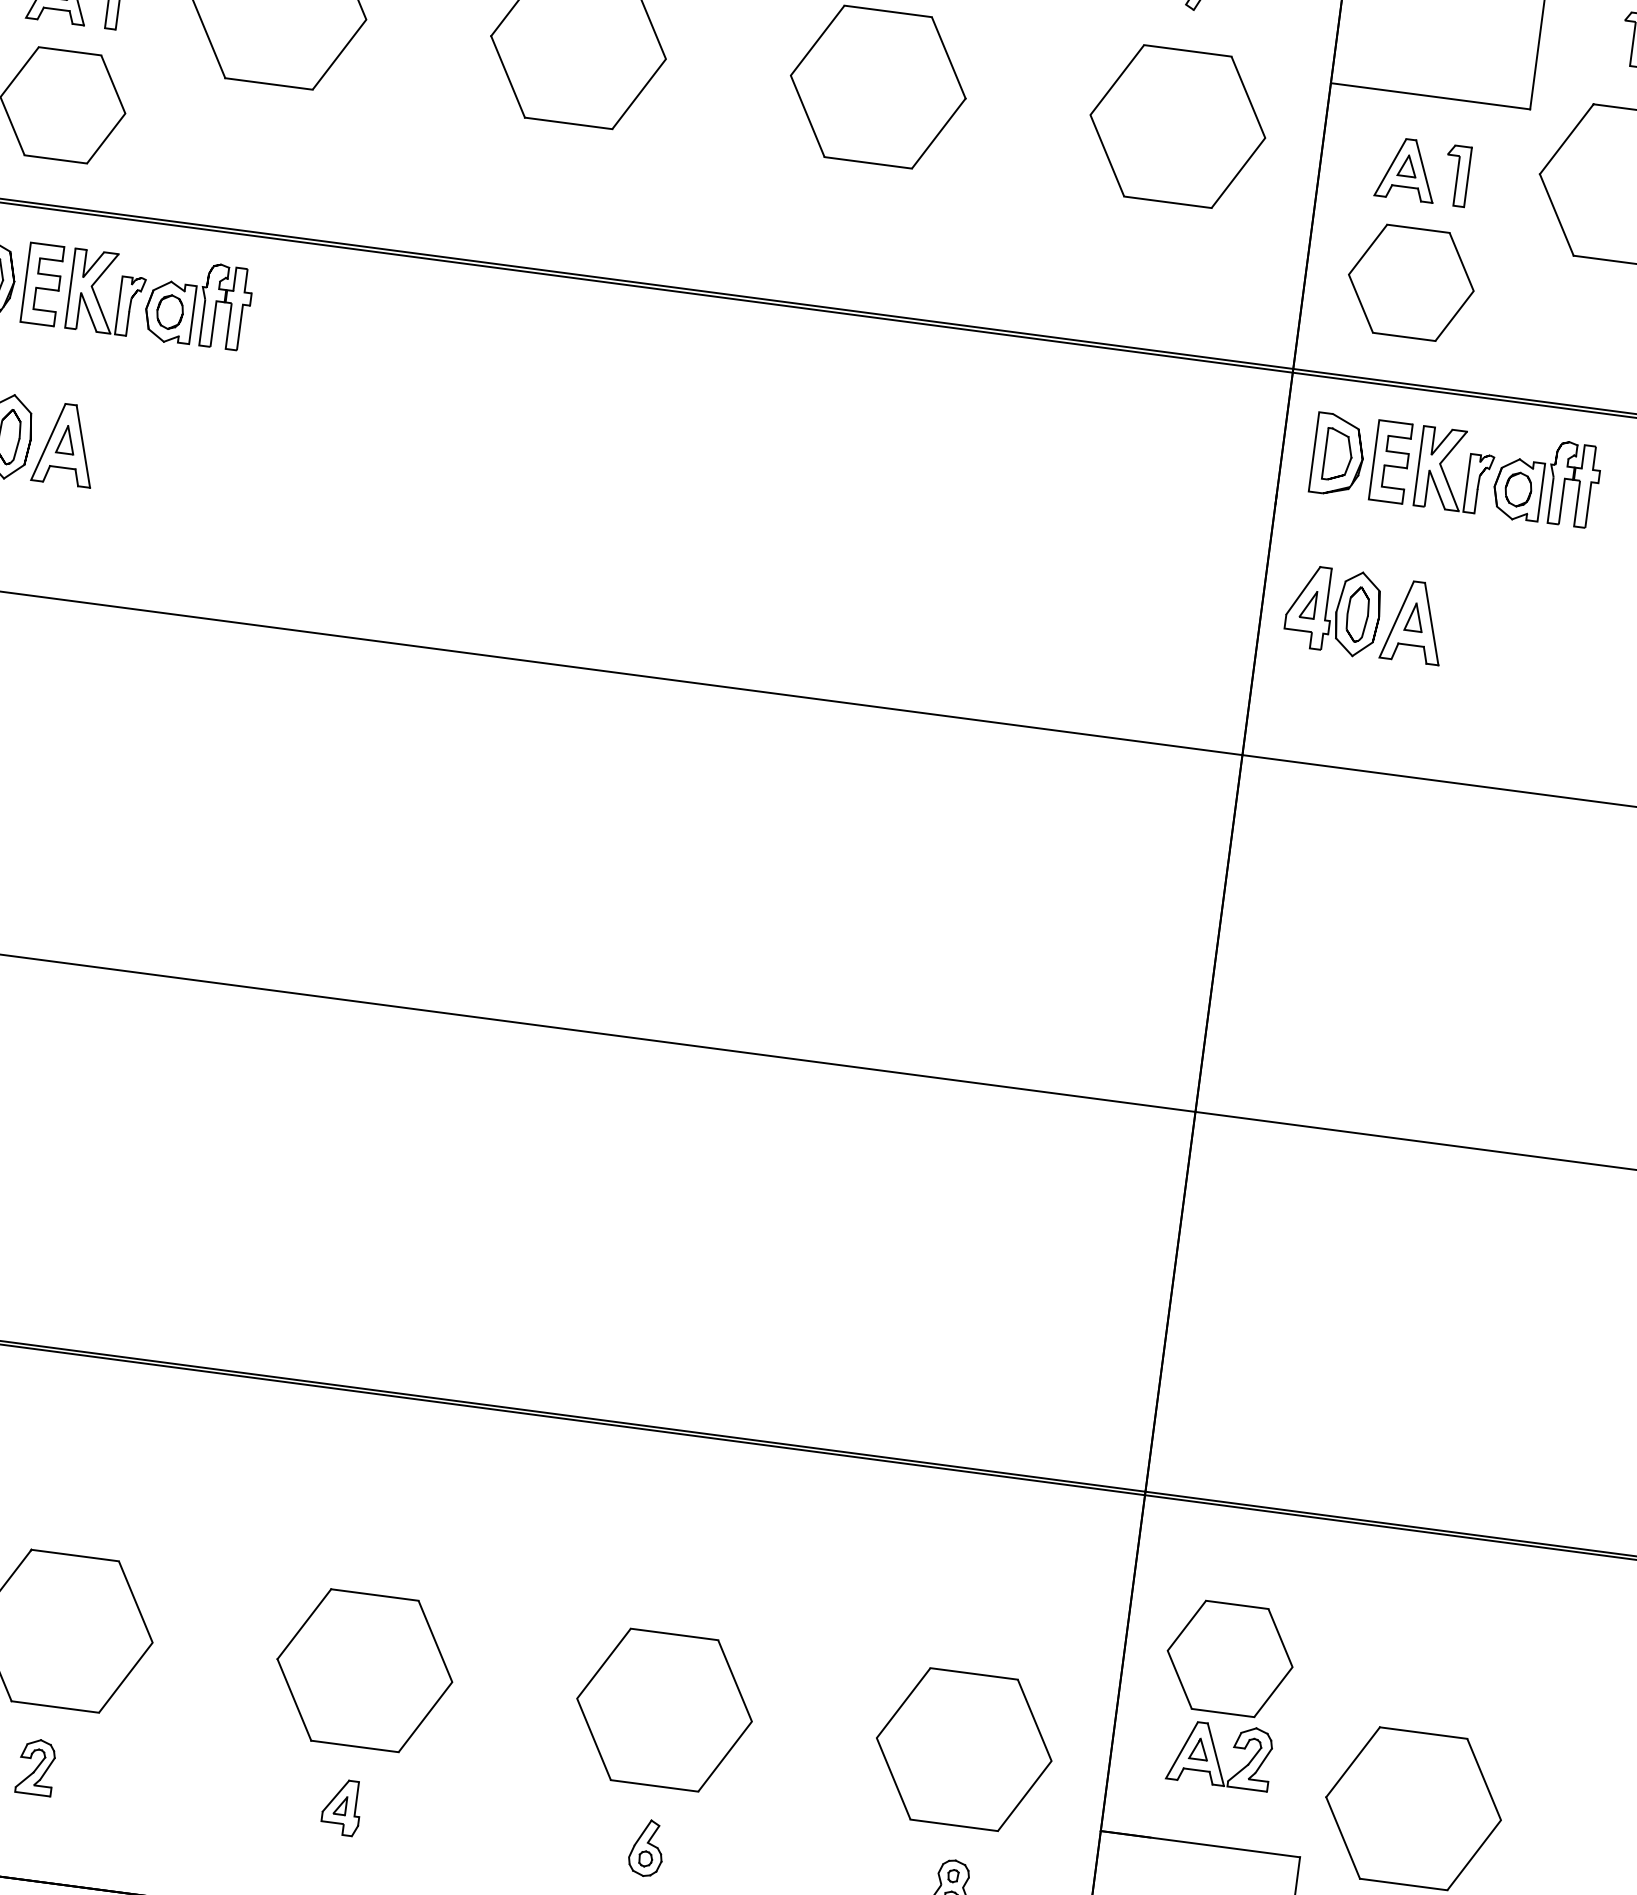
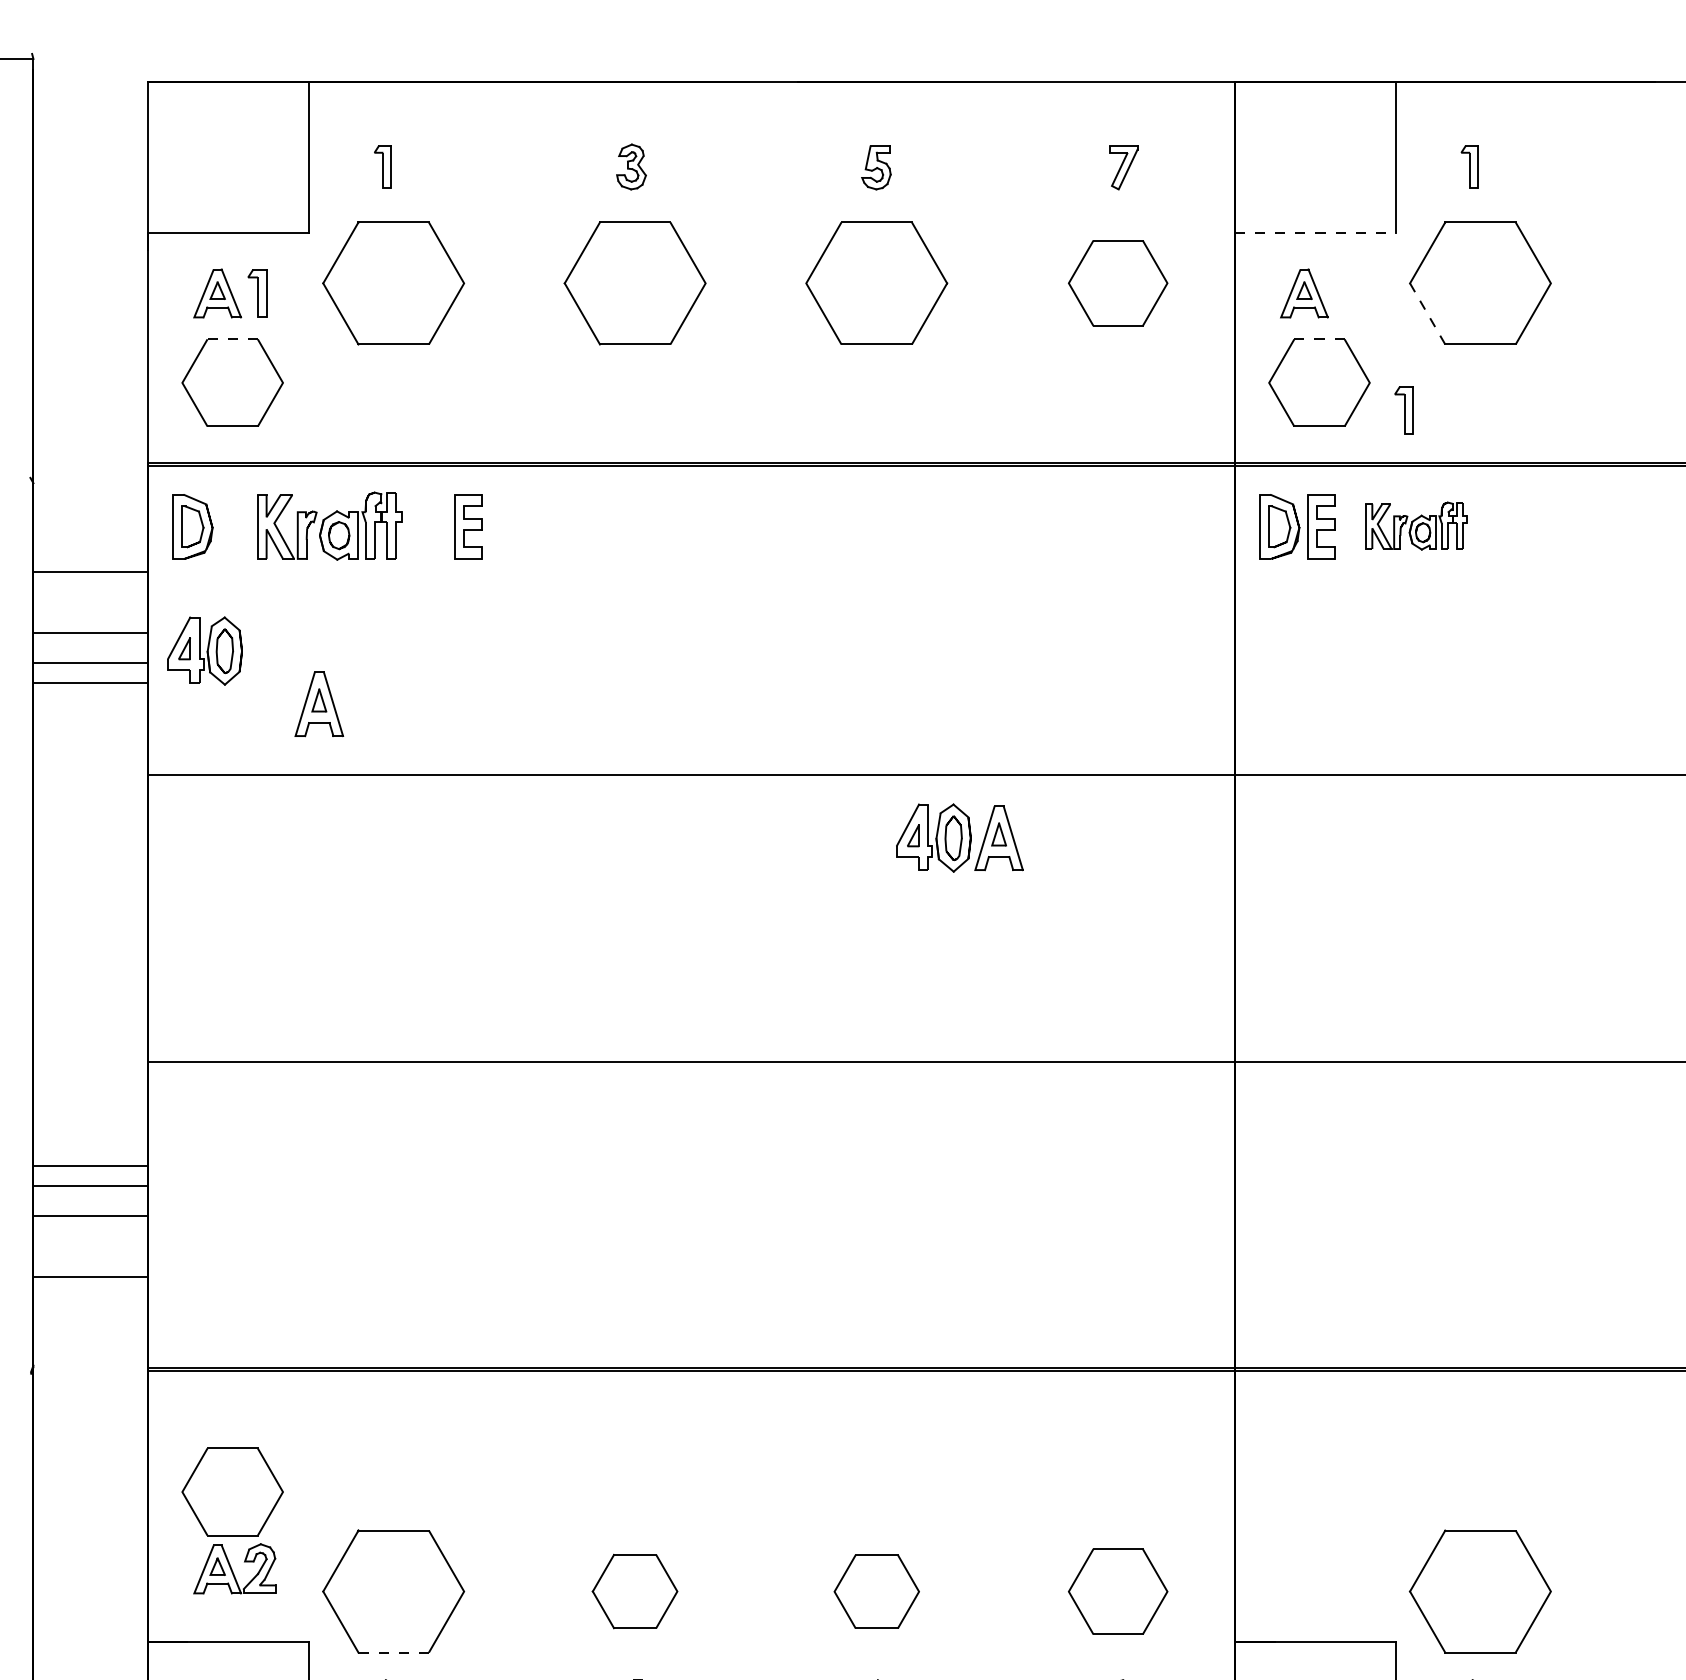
line: (71, 51) -> (233, 339), solid -> dashed
line: (1430, 96) -> (1315, 233), solid -> dashed
part: (1177, 125) -> (1117, 282), size x0.7
part: (1455, 175) -> (1403, 410), moved
line: (1556, 215) -> (1427, 314), solid -> dashed
line: (1418, 229) -> (1319, 339), solid -> dashed
part: (42, 283) -> (468, 526), moved
part: (65, 444) -> (319, 704), moved
part: (1508, 475) -> (1416, 525), size x0.7
part: (1365, 614) -> (959, 837), moved
part: (364, 1670) -> (634, 1591), size x0.6
part: (1225, 1694) -> (1319, 1520), removed
line: (56, 1706) -> (394, 1652), solid -> dashed
part: (664, 1710) -> (876, 1591), size x0.6
part: (963, 1749) -> (1117, 1591), size x0.7

